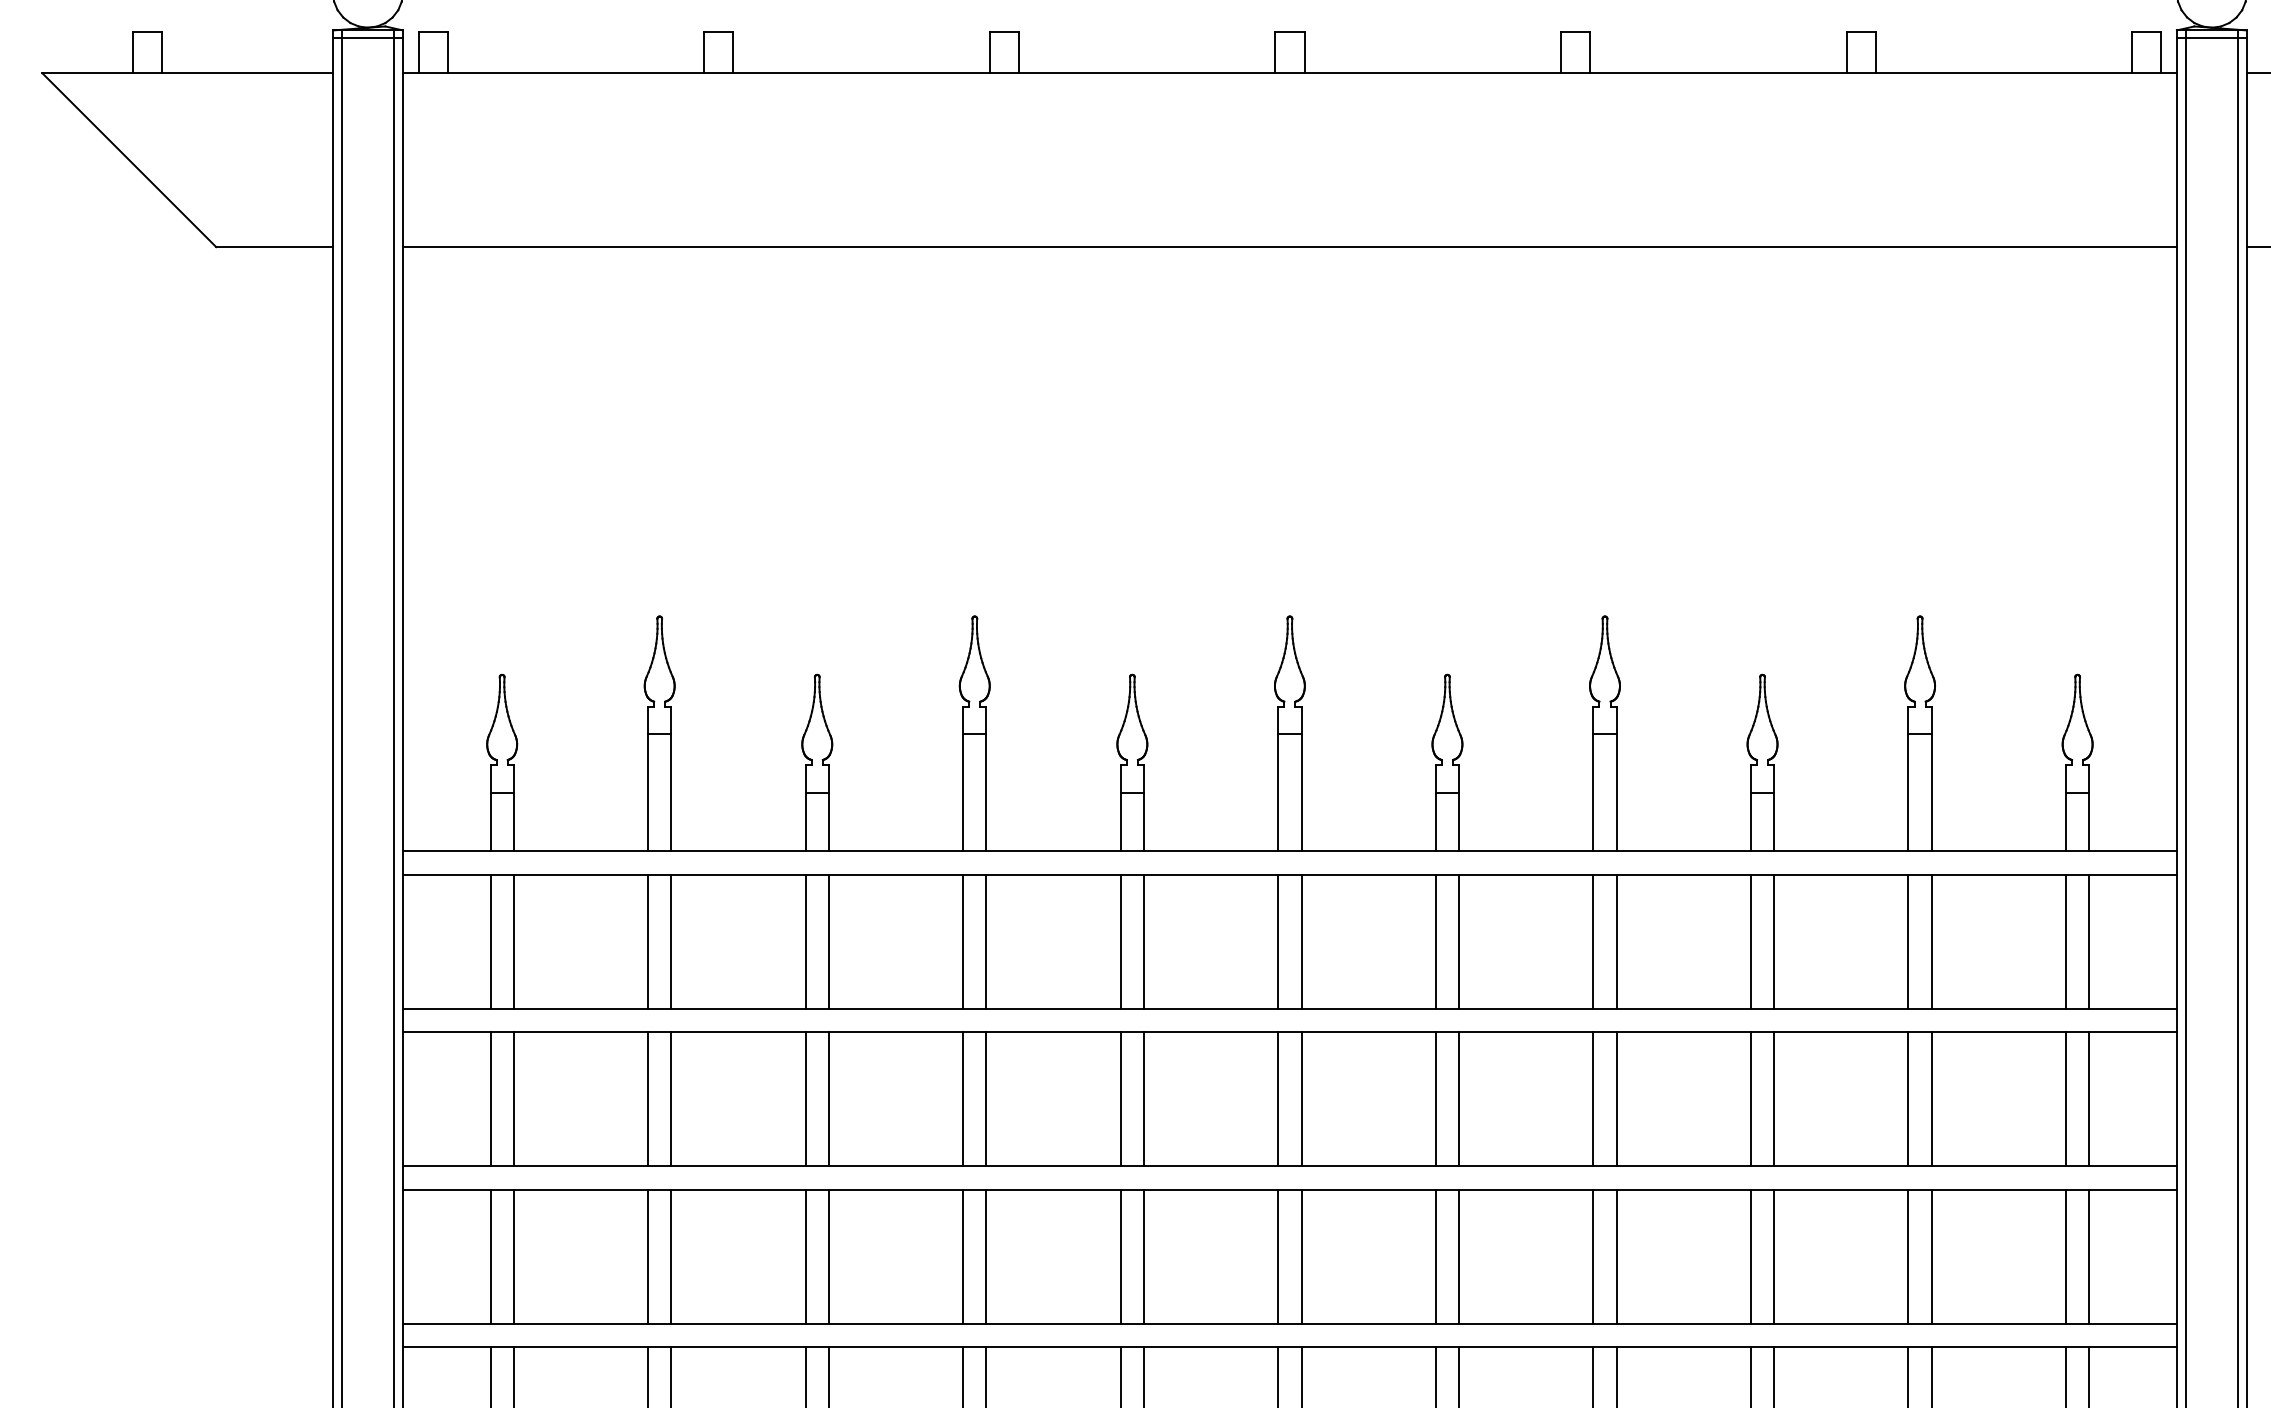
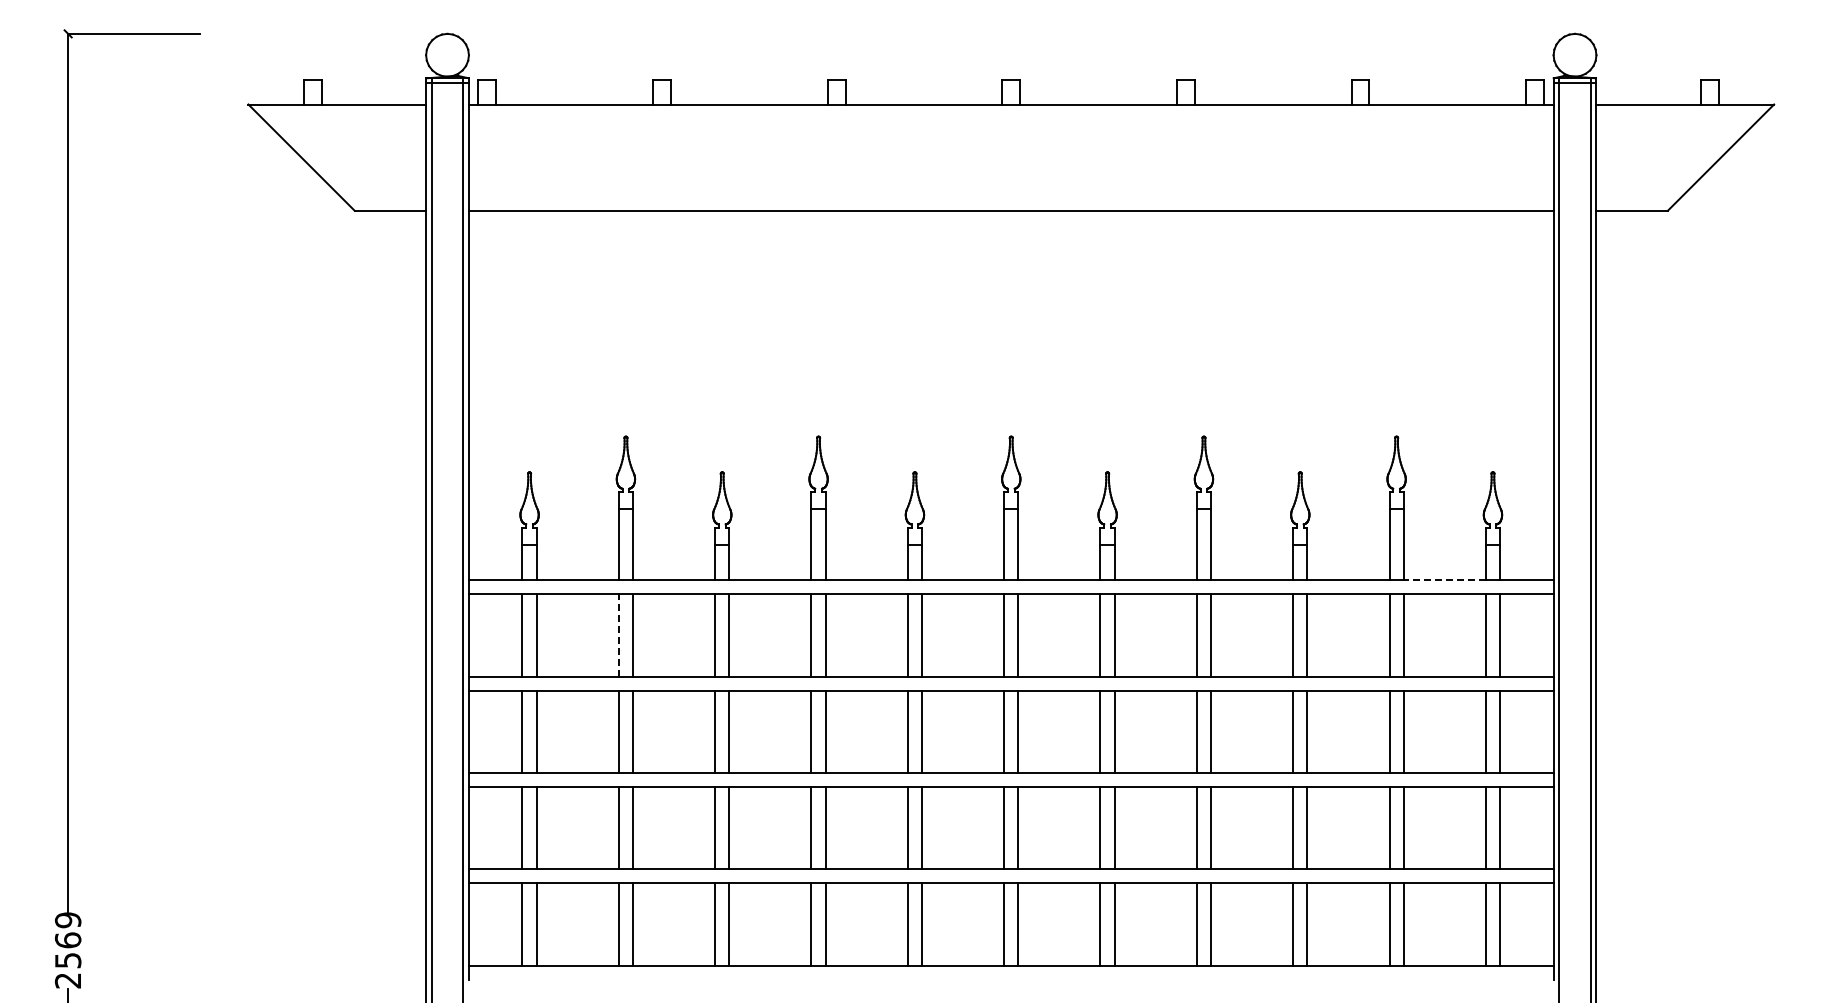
line: (1998, 851) -> (1444, 580), solid -> dashed
line: (647, 941) -> (618, 635), solid -> dashed

